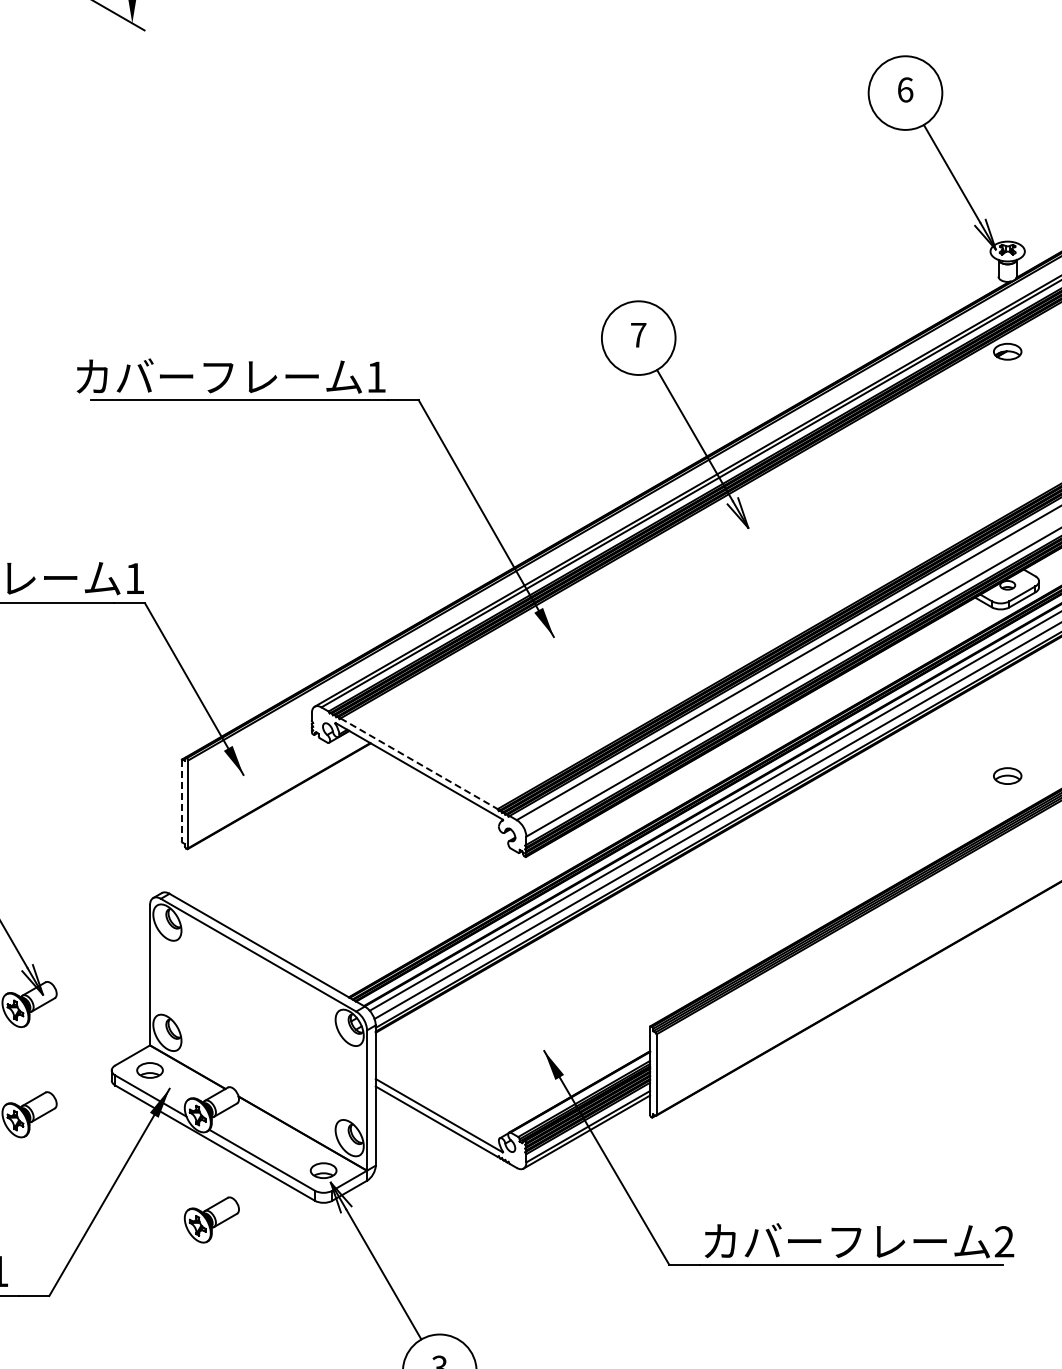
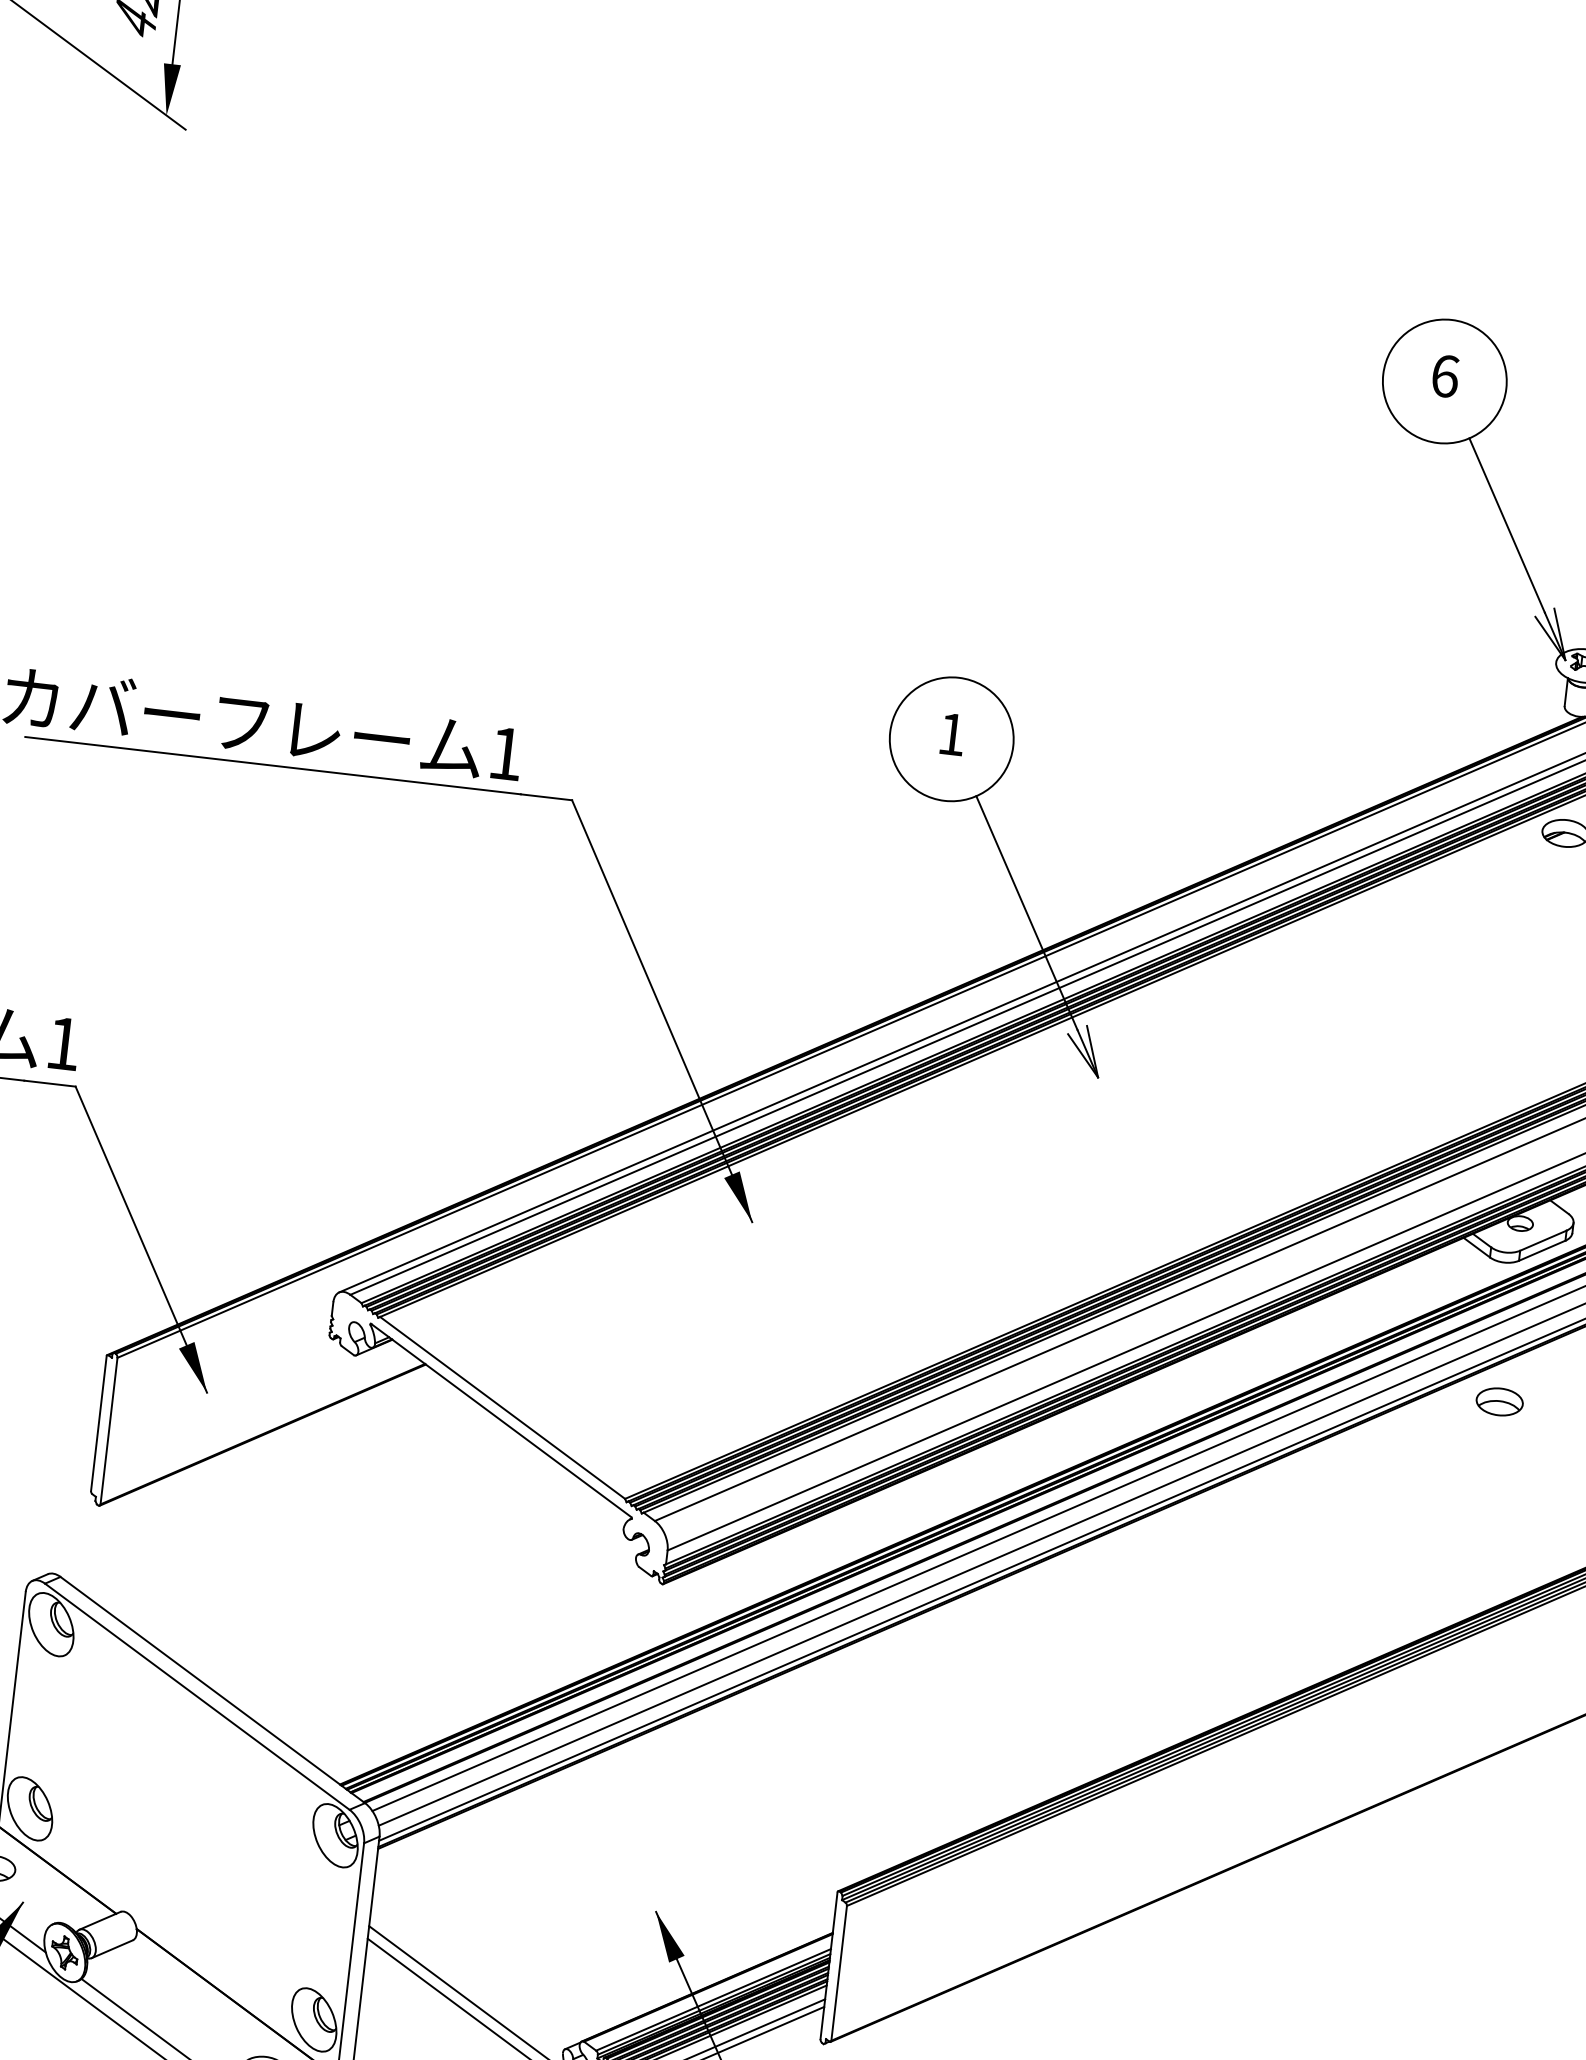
text: (638, 335) -> (951, 734), 7 -> 1
line: (419, 763) -> (503, 1407), dashed -> solid
part: (1007, 775) -> (1499, 1400), moved
line: (181, 801) -> (98, 1425), dashed -> solid

